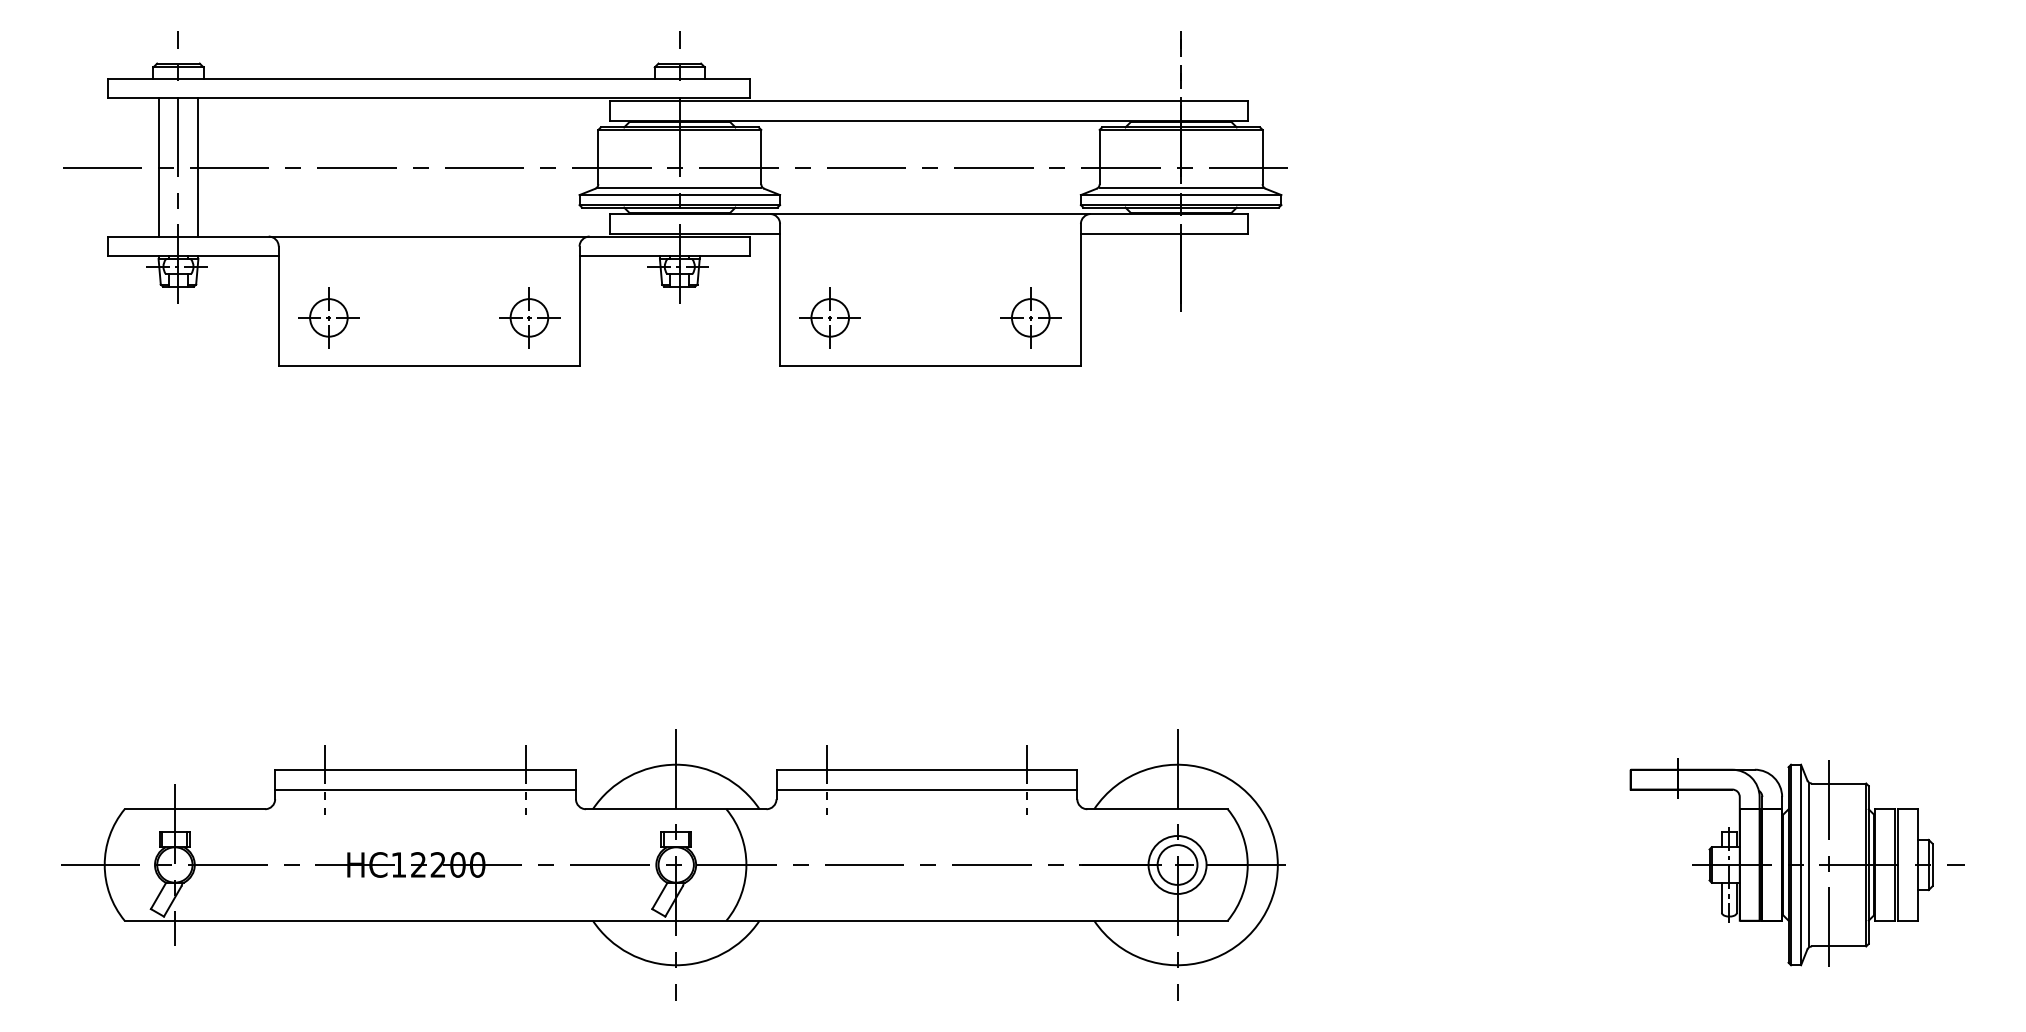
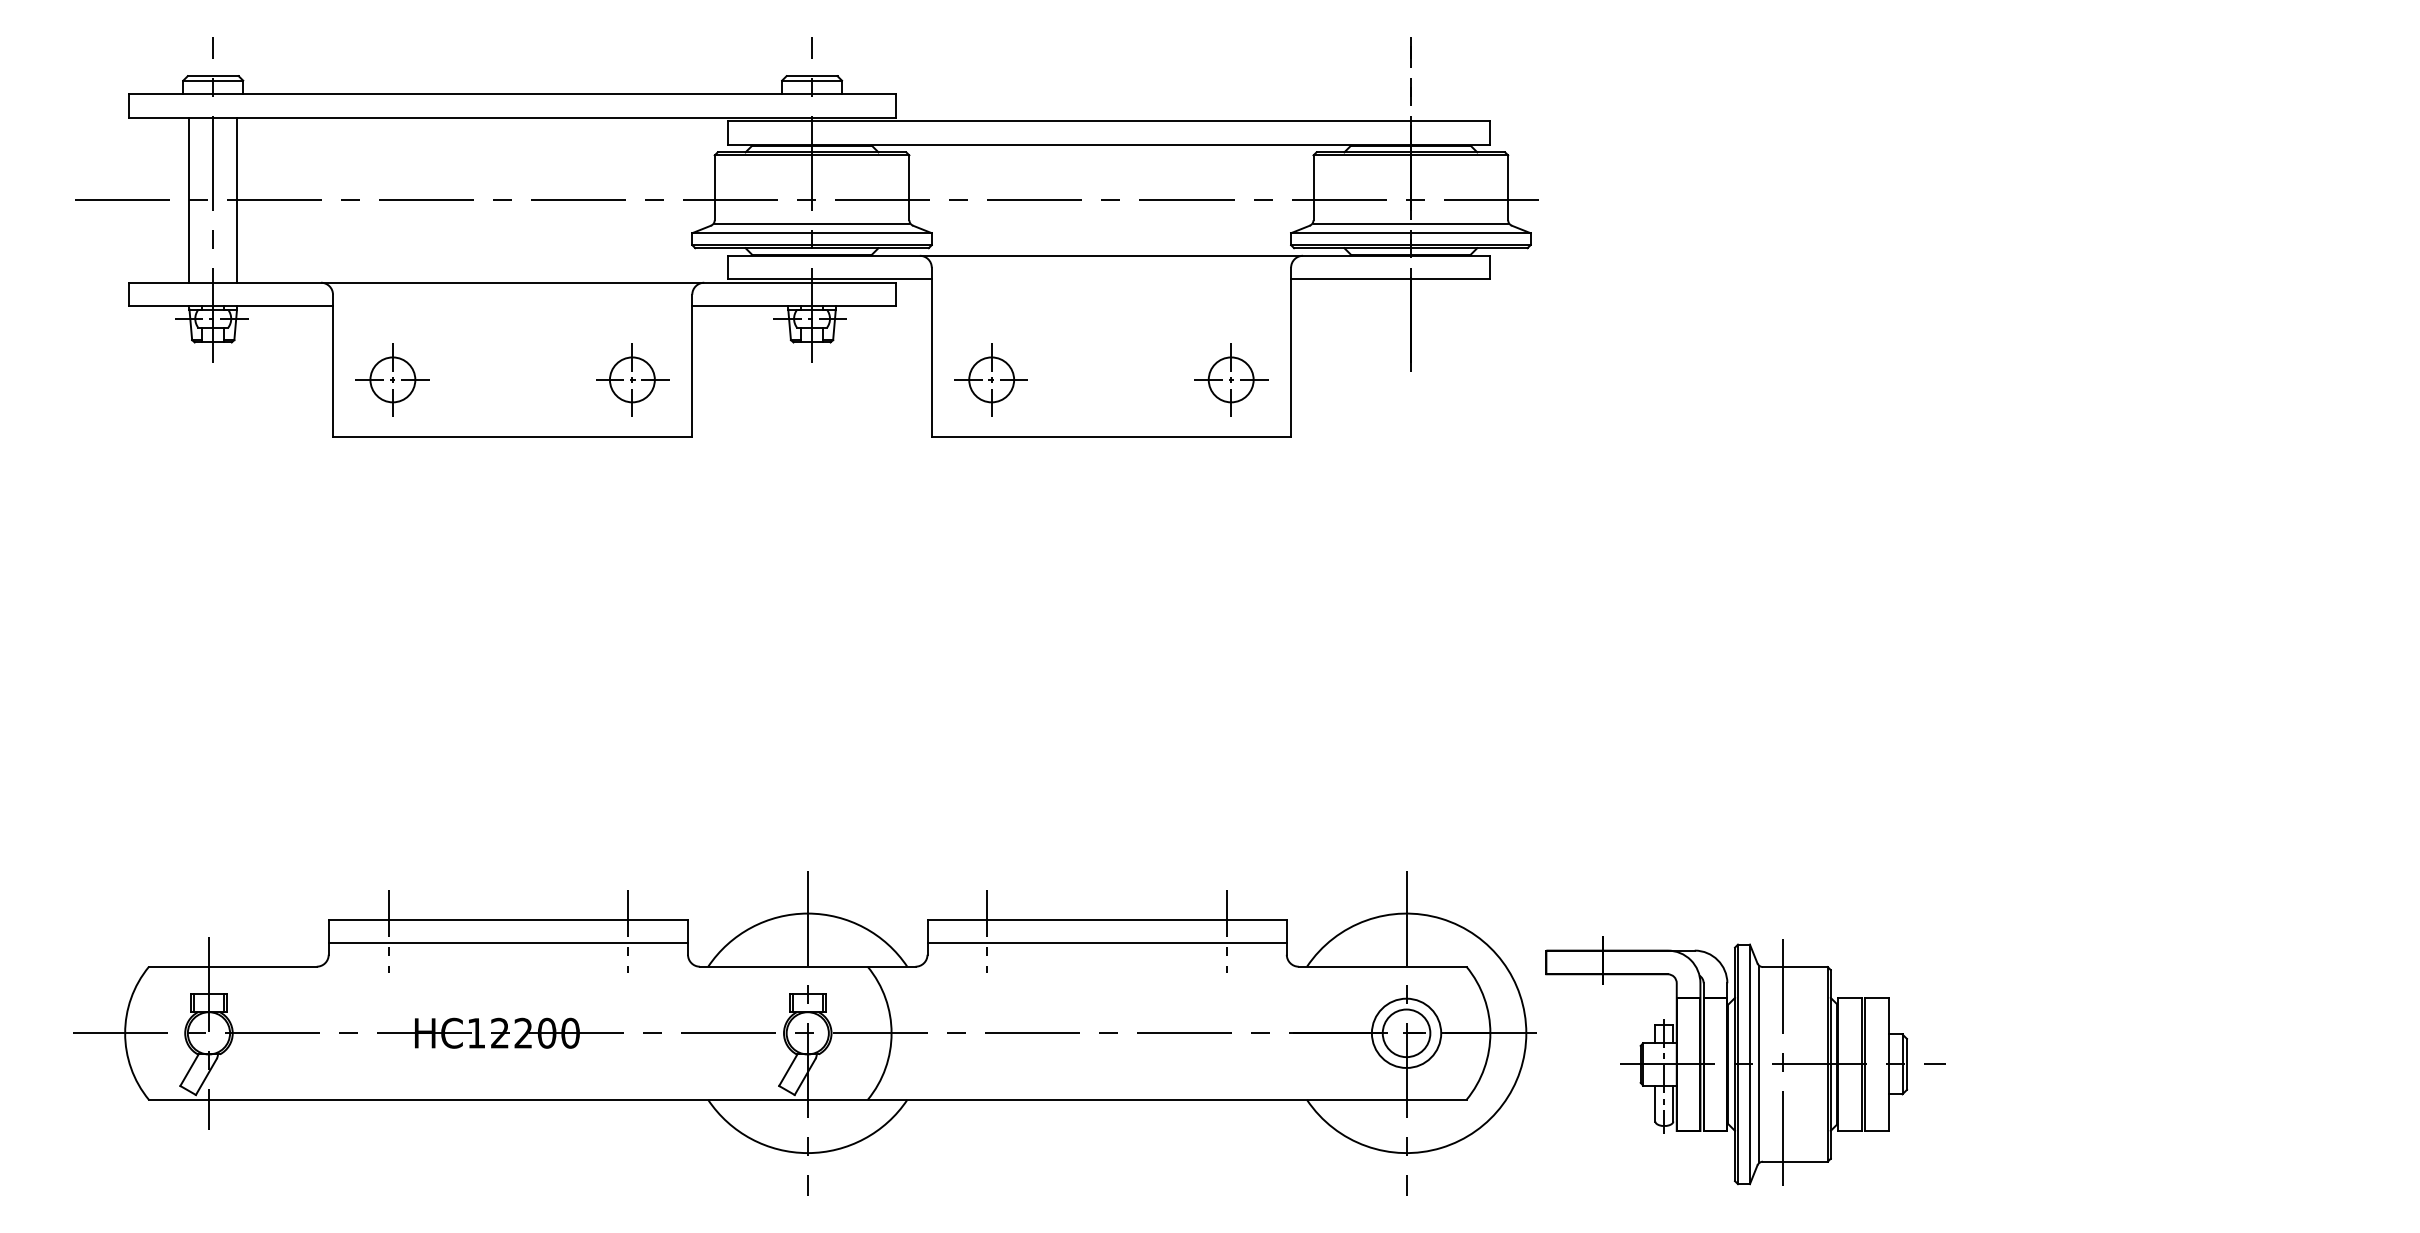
part: (1796, 862) -> (1744, 1061), moved

